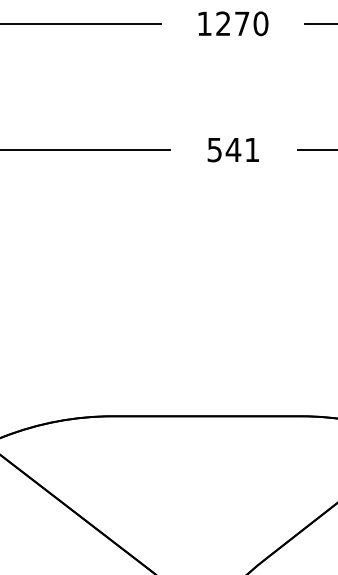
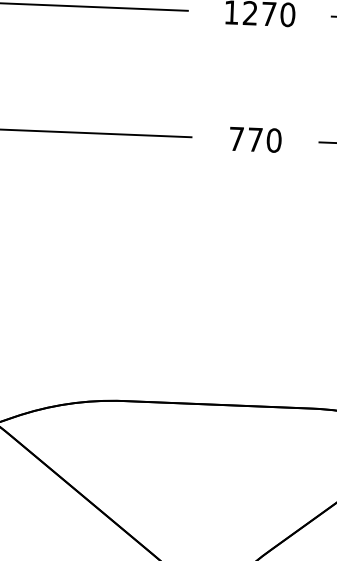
text: (233, 149) -> (255, 139), 541 -> 770

